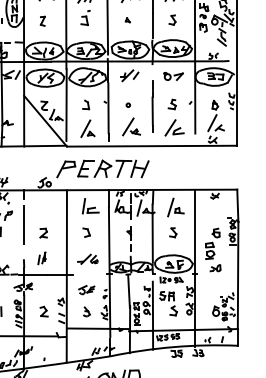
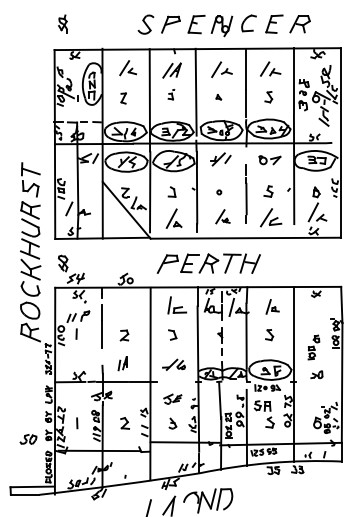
part: (85, 17) -> (171, 94), size x0.6
part: (131, 126) -> (222, 216), size x0.7
part: (102, 168) -> (208, 263), moved
part: (175, 207) -> (272, 306), size x0.7
part: (212, 243) -> (313, 347), size x0.7

